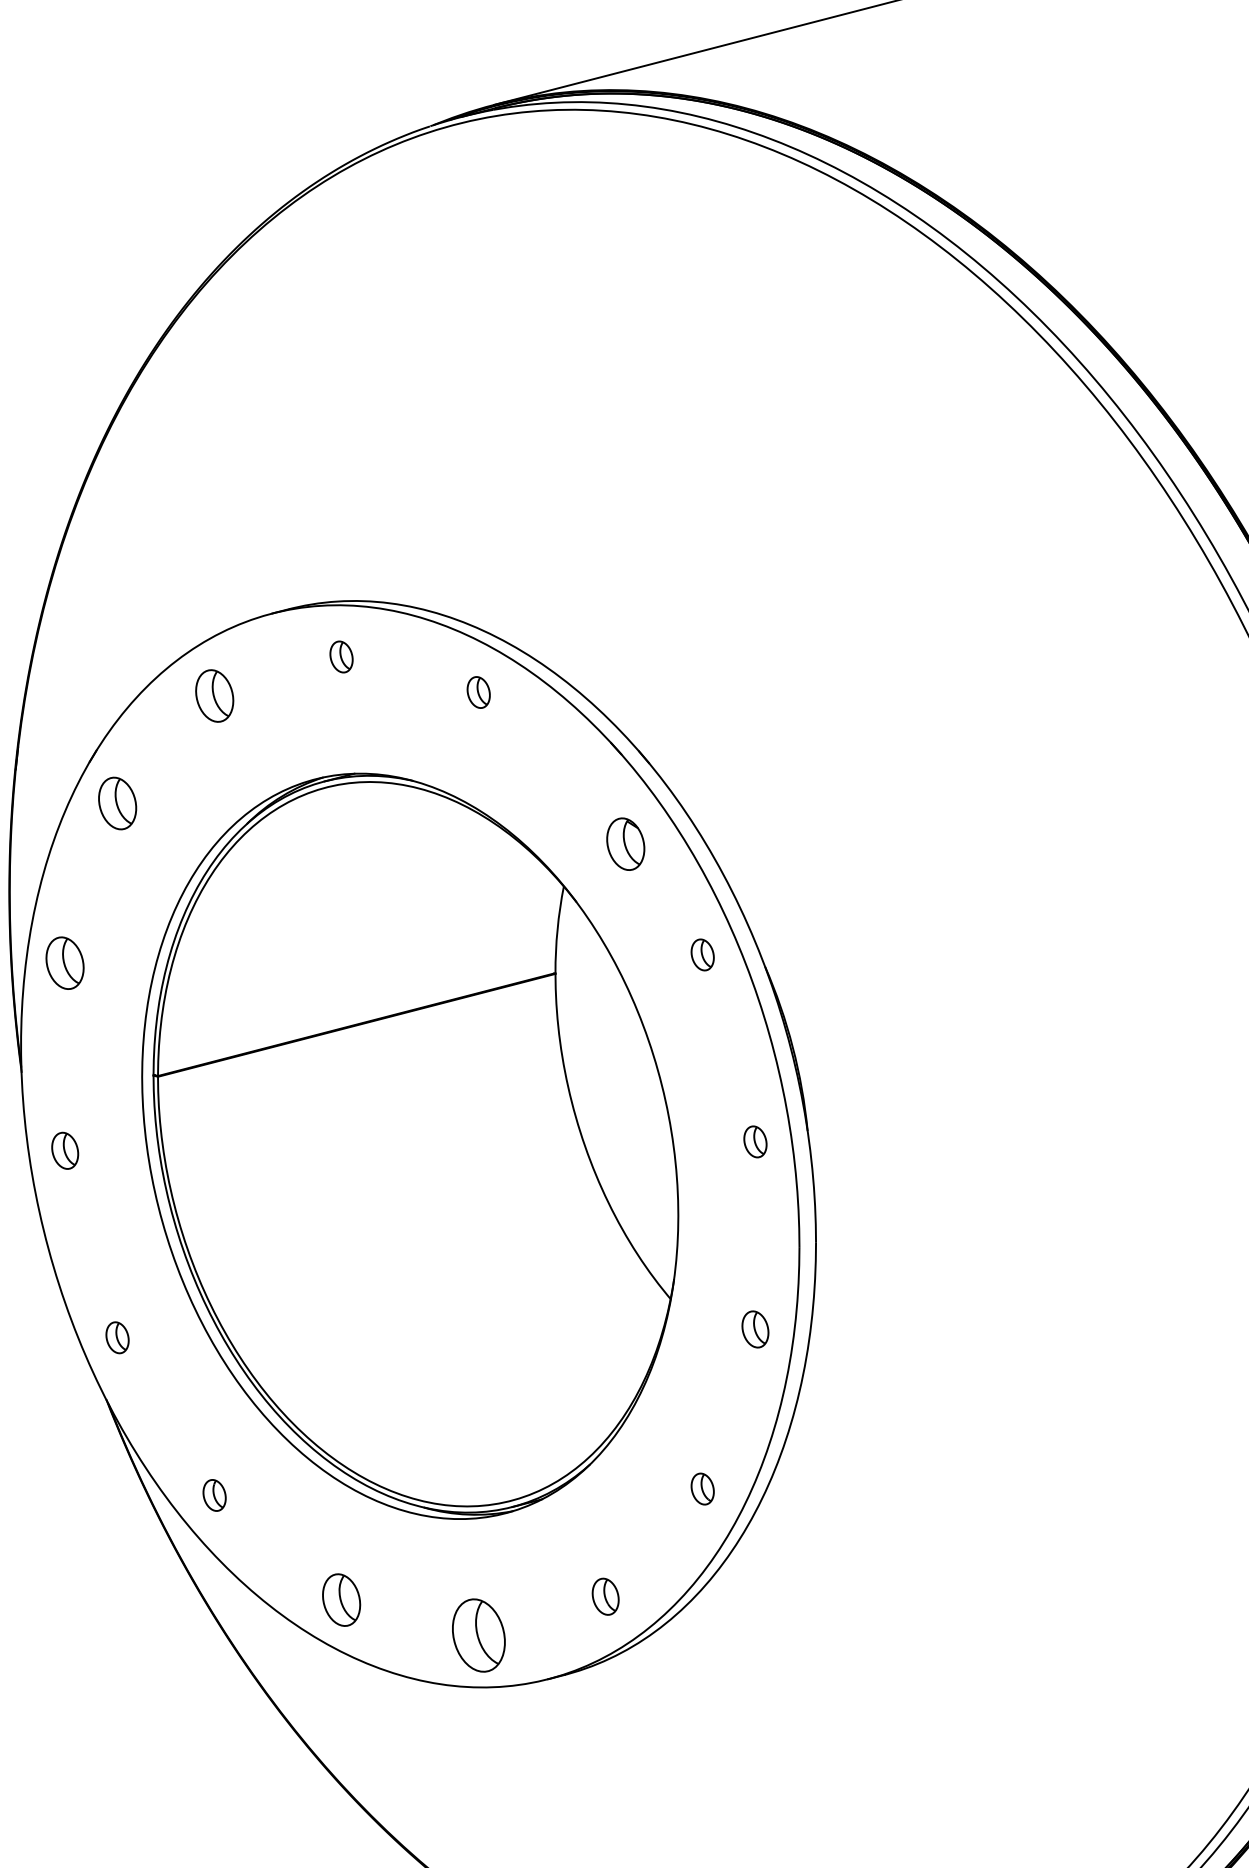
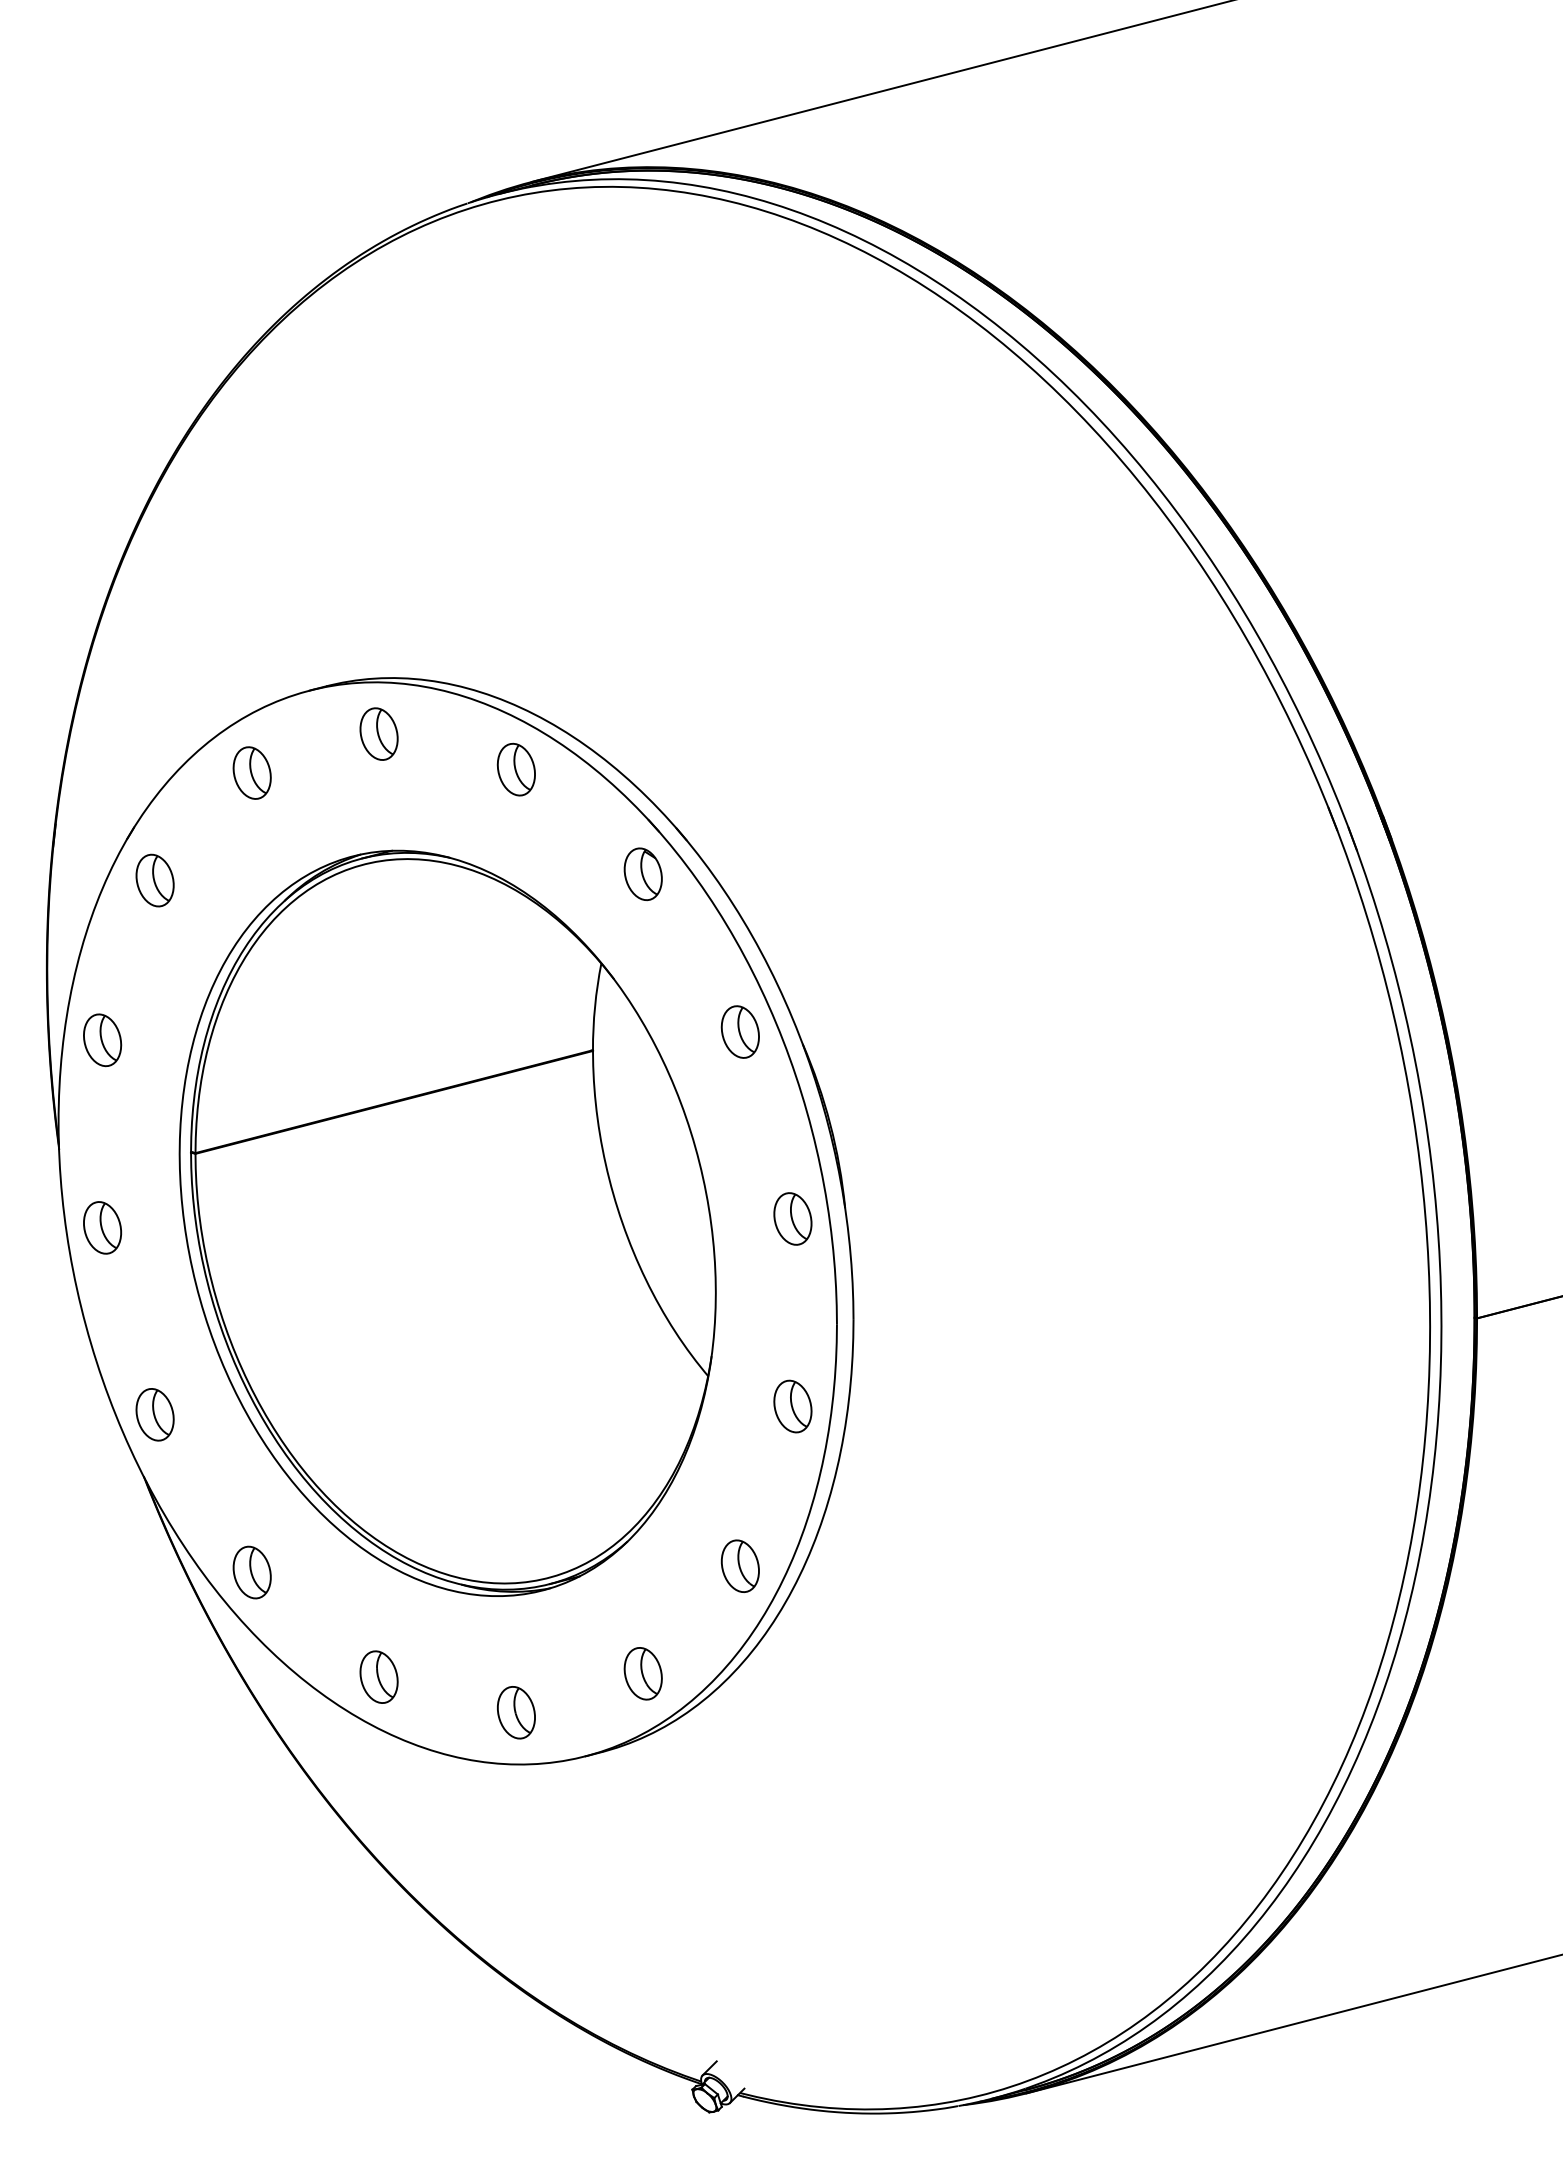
part: (341, 656) -> (378, 733), size x1.67
part: (478, 692) -> (515, 769), size x1.67
part: (625, 844) -> (642, 874), moved
part: (702, 954) -> (739, 1031), size x1.67
part: (755, 1141) -> (792, 1218), size x1.67
part: (65, 1150) -> (102, 1227), size x1.43
part: (755, 1329) -> (792, 1406), size x1.43
part: (117, 1337) -> (154, 1414), size x1.67
part: (702, 1488) -> (739, 1565), size x1.67
part: (214, 1495) -> (251, 1572), size x1.67
part: (605, 1596) -> (642, 1673), size x1.43
part: (479, 1635) -> (516, 1712), size x0.71

